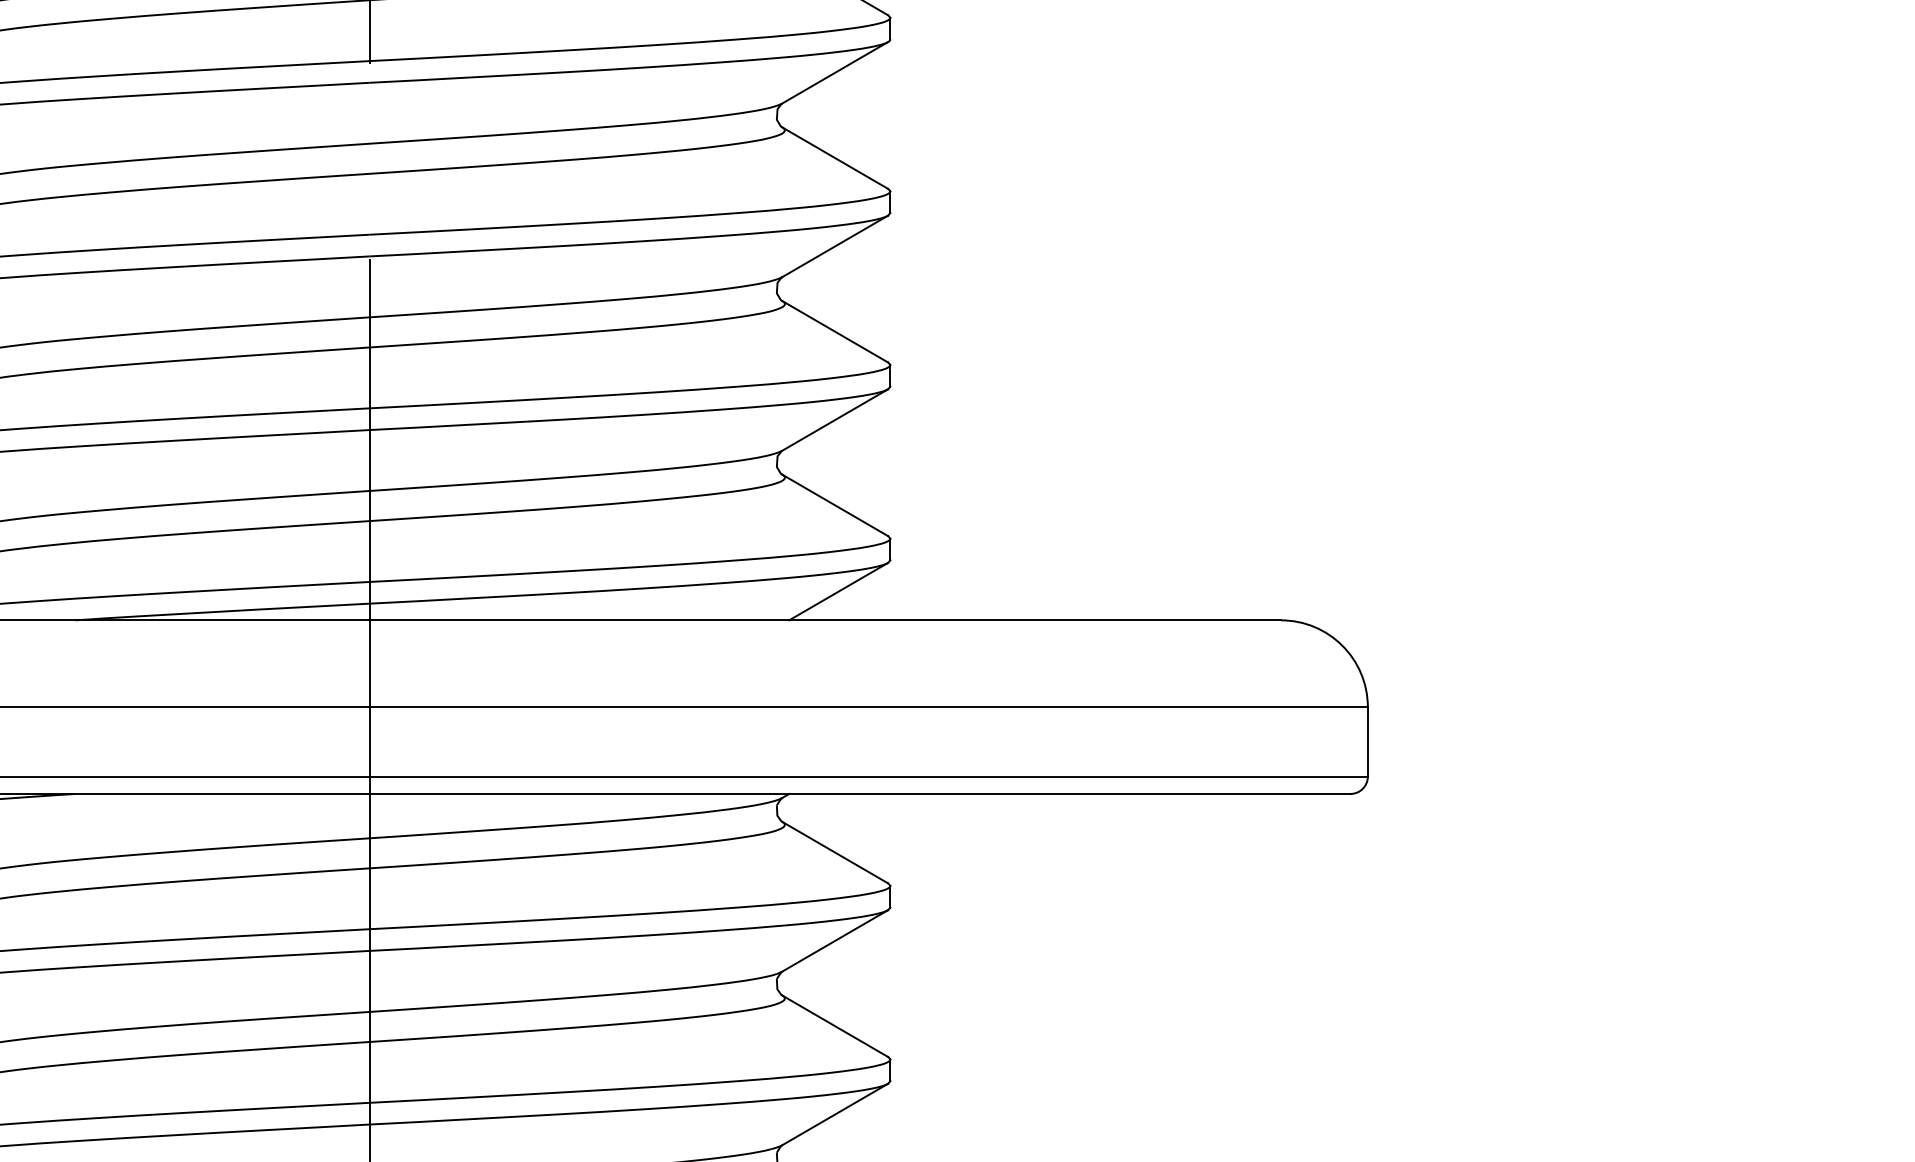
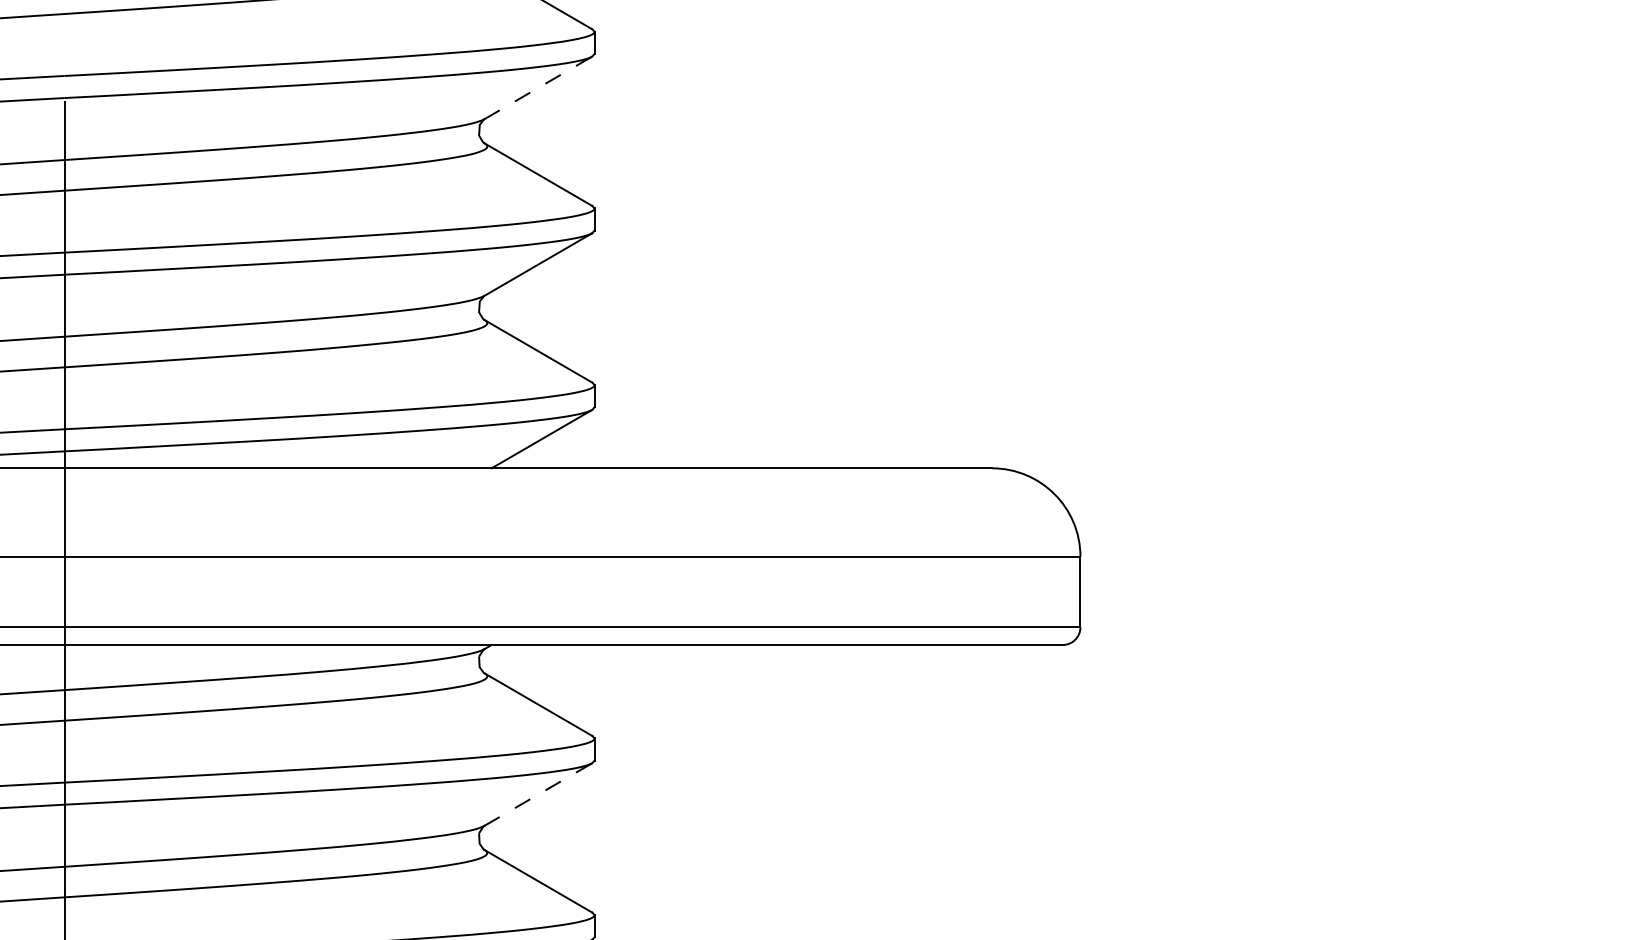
line: (835, 246) -> (538, 87), solid -> dashed
line: (835, 940) -> (538, 794), solid -> dashed

